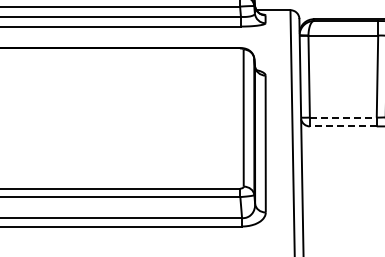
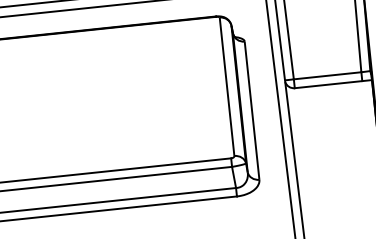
line: (343, 117) -> (327, 75), dashed -> solid
line: (342, 126) -> (327, 84), dashed -> solid

